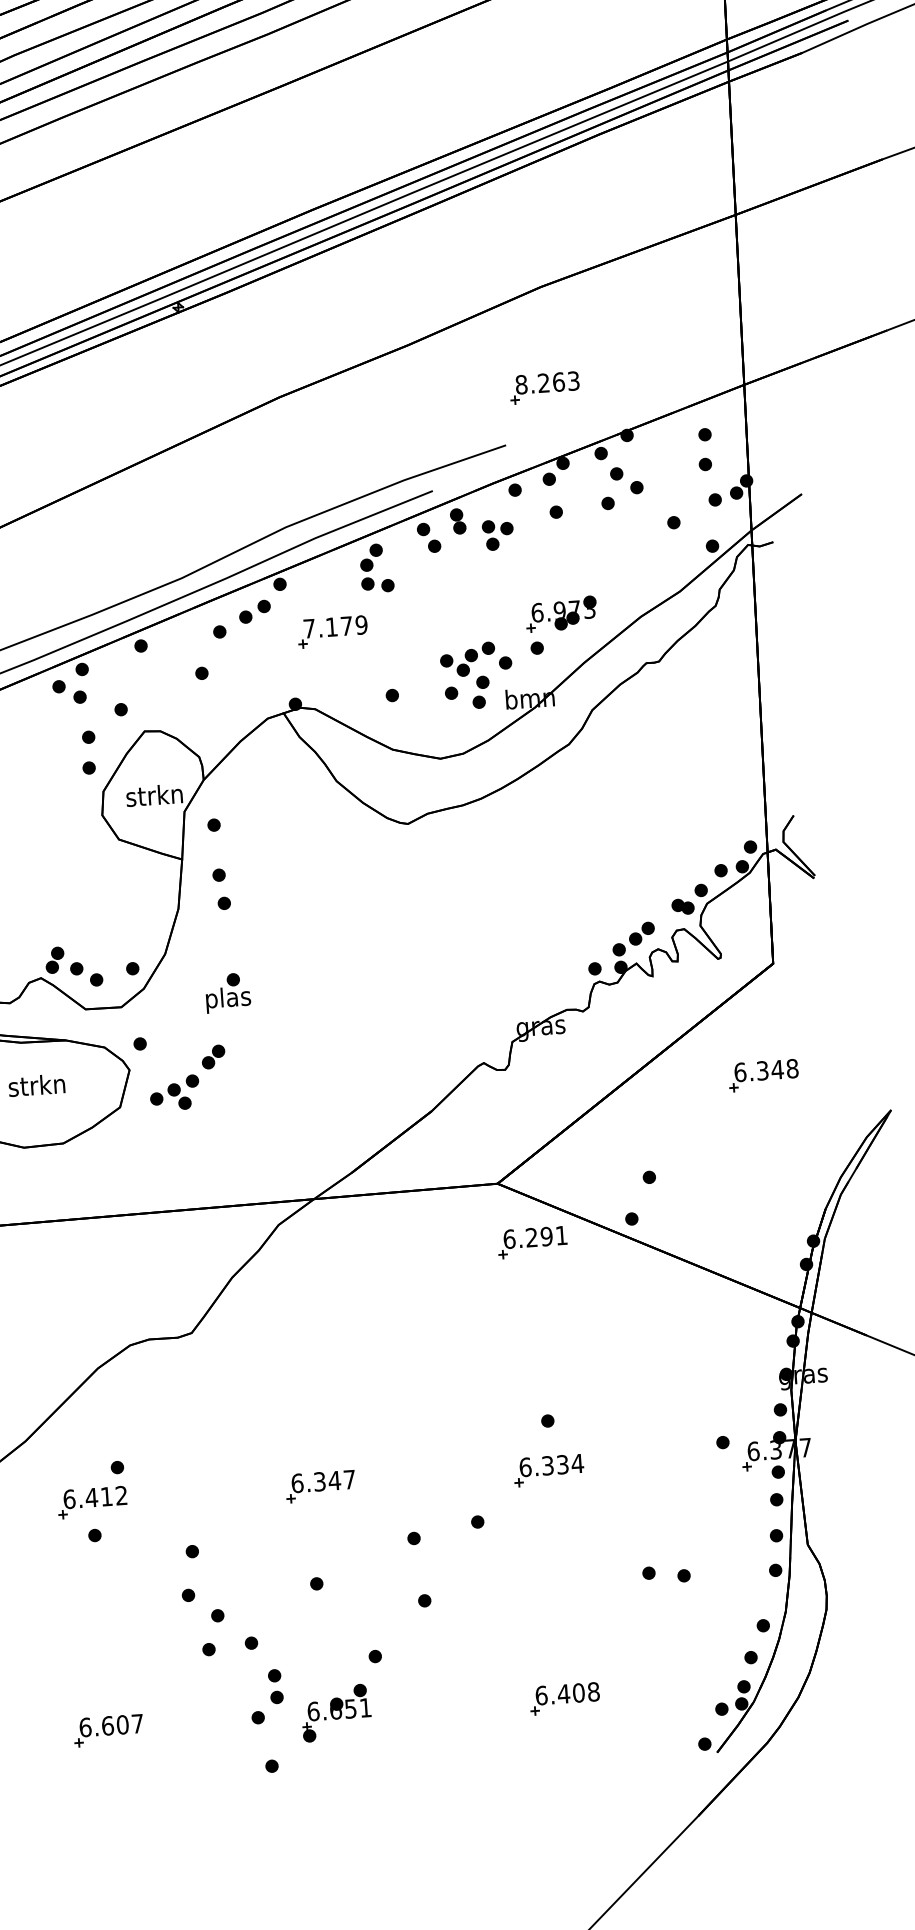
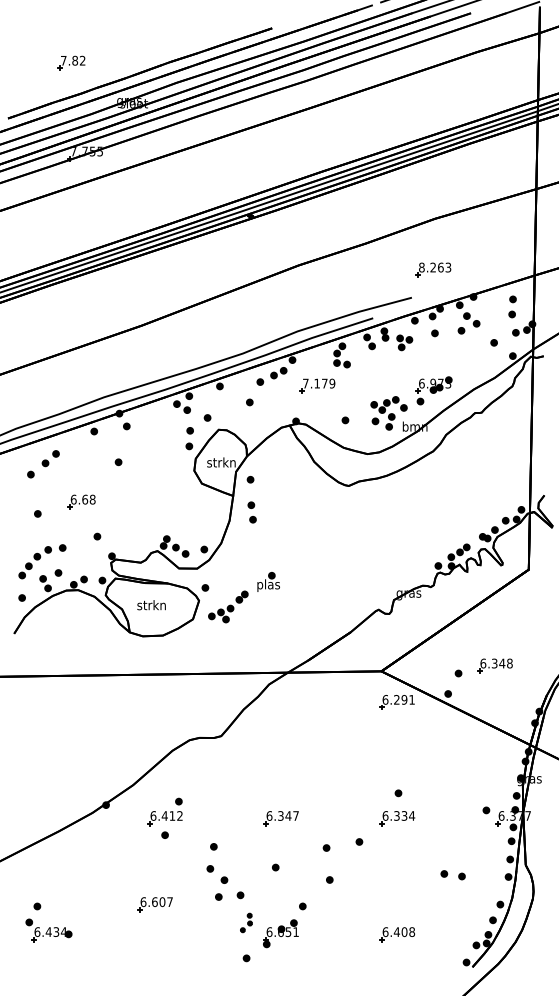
part: (227, 991) -> (268, 581), moved
part: (762, 1074) -> (494, 665), moved
part: (266, 1695) -> (246, 922), size x0.7
part: (107, 1730) -> (154, 904), moved

